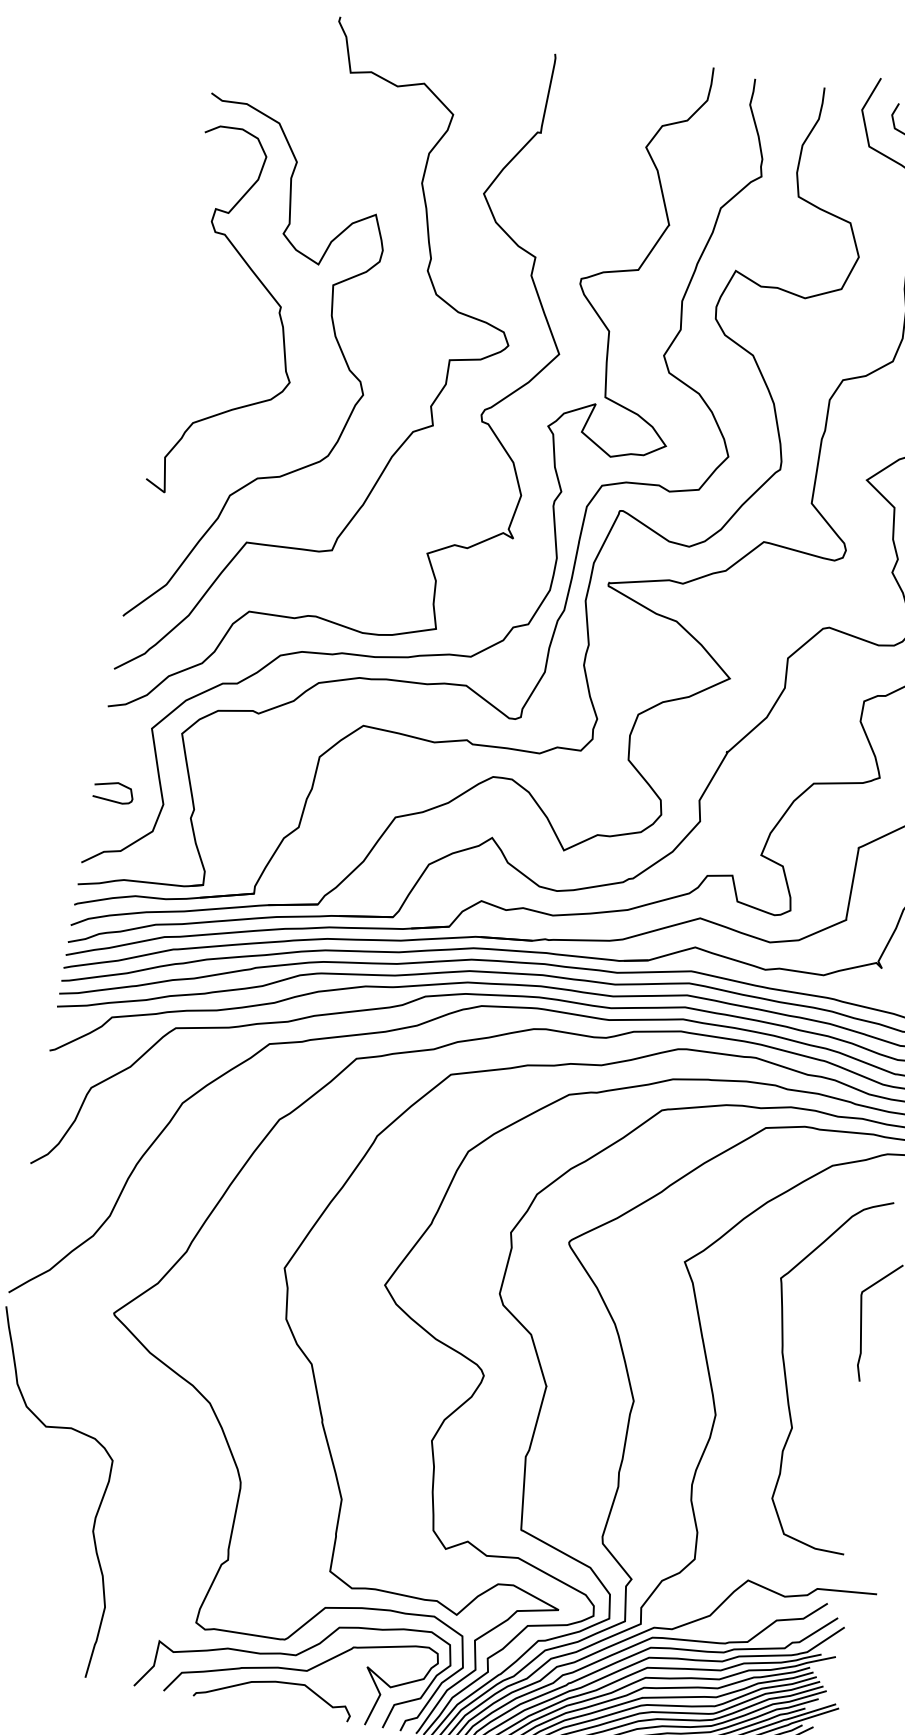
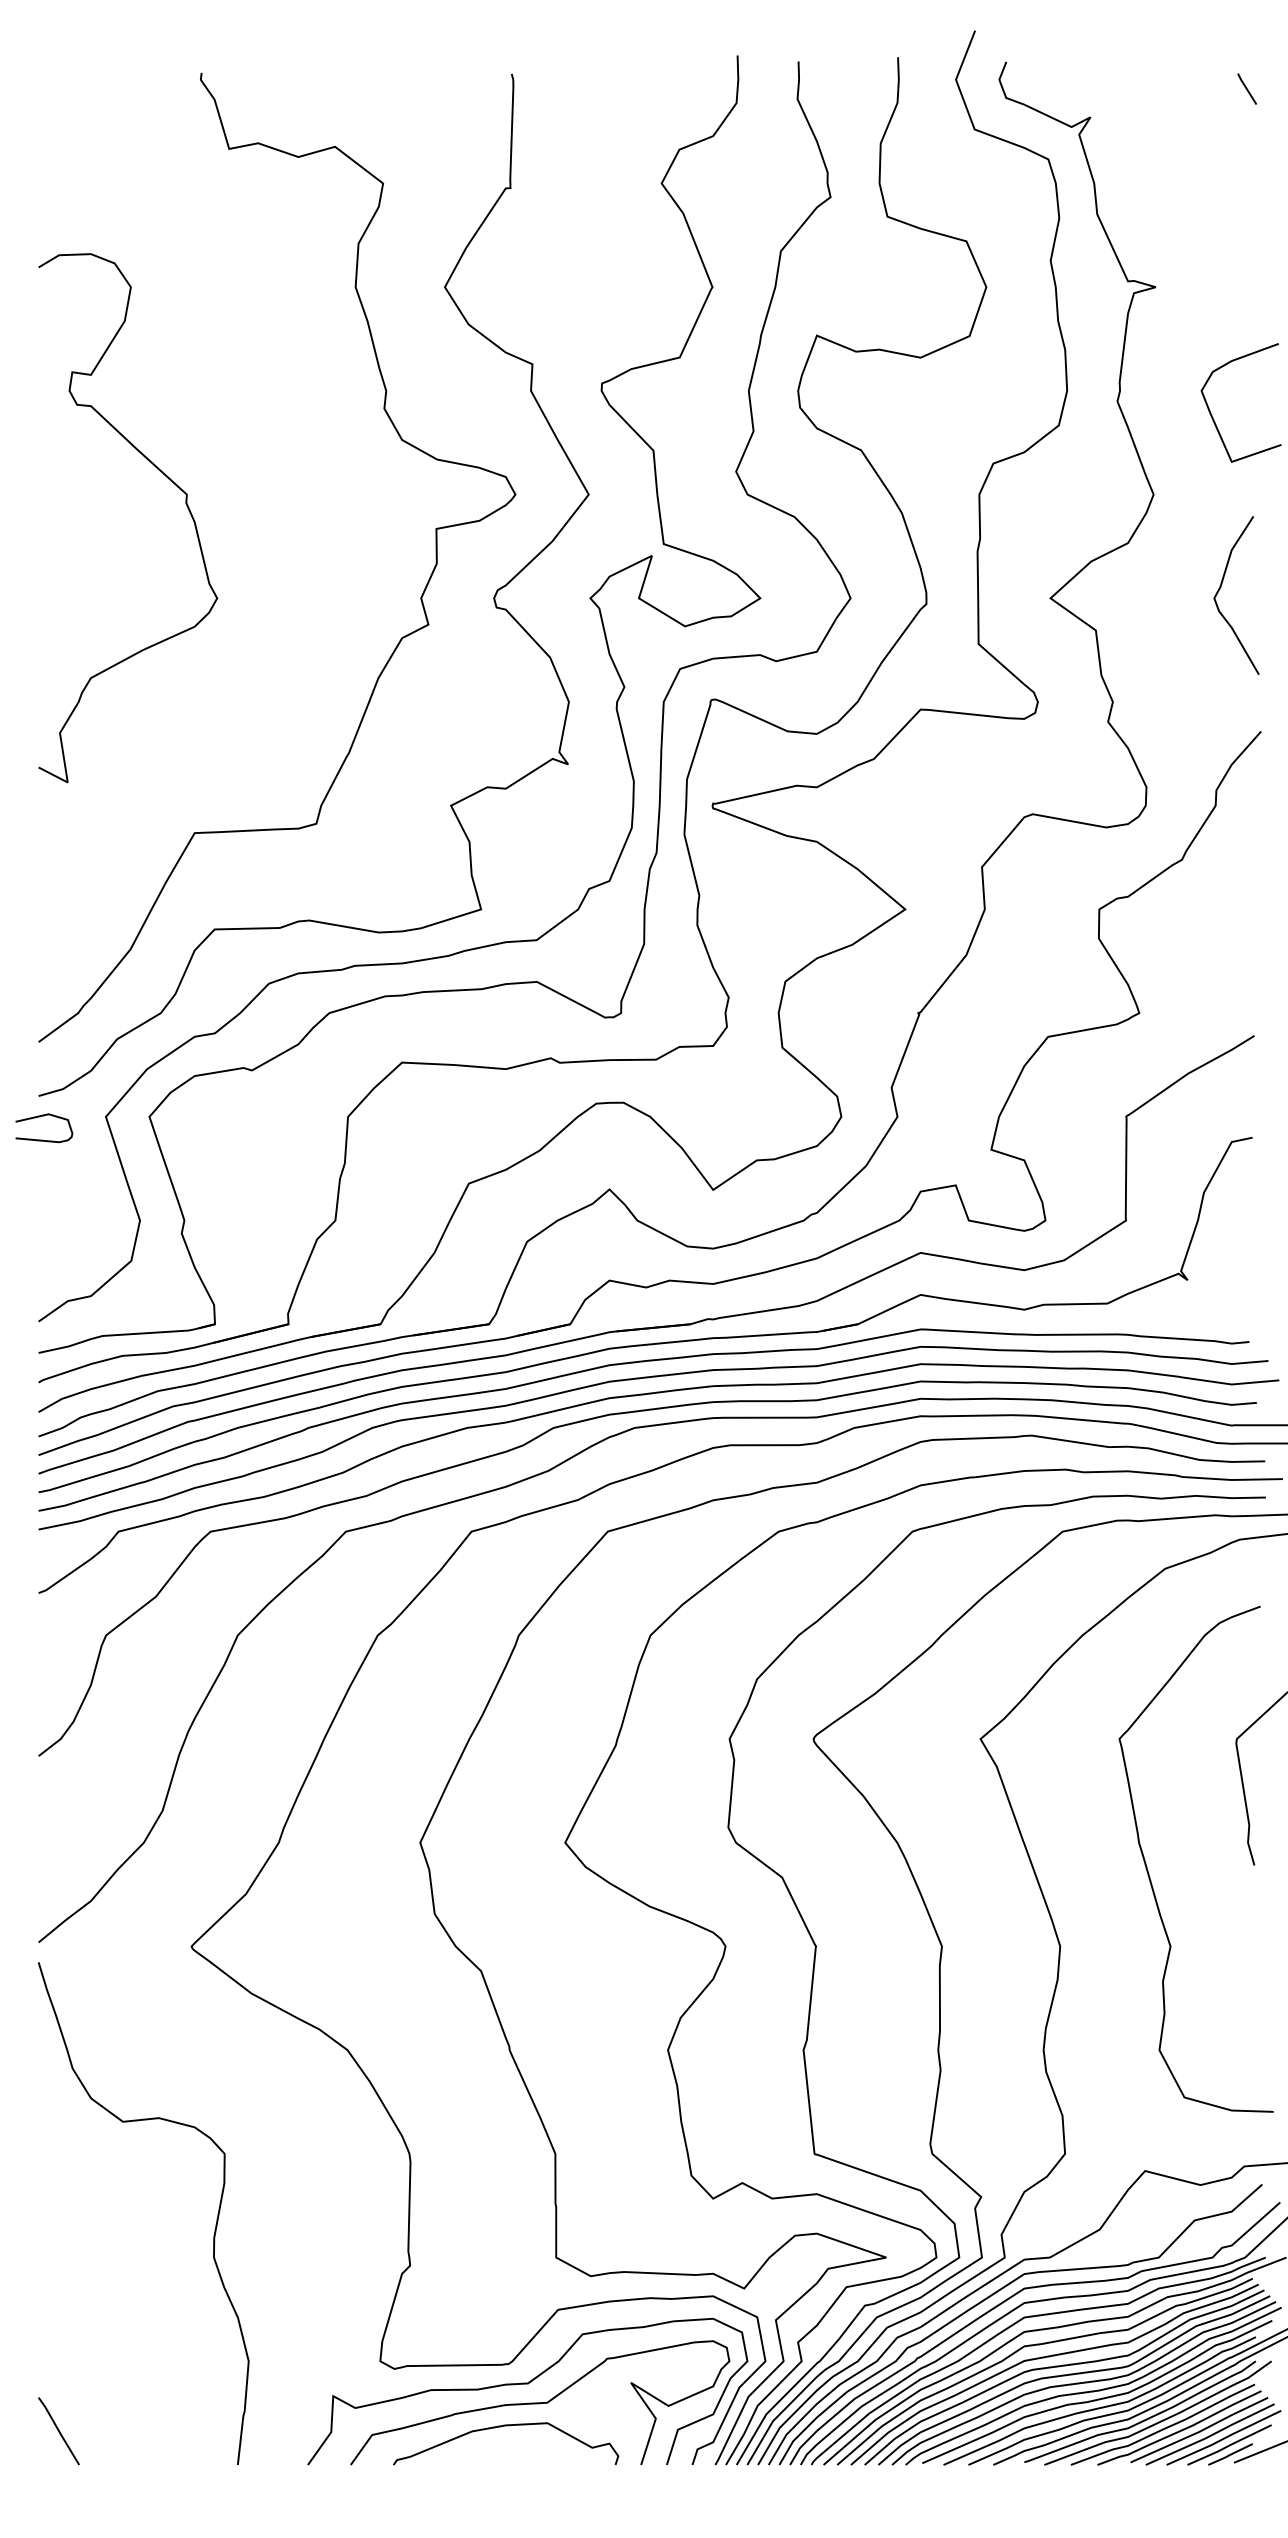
curve: (337, 343) -> (274, 531), removed
curve: (111, 799) -> (43, 1139), moved

